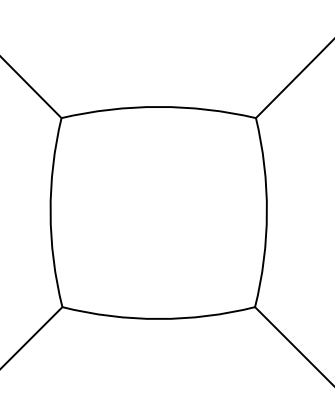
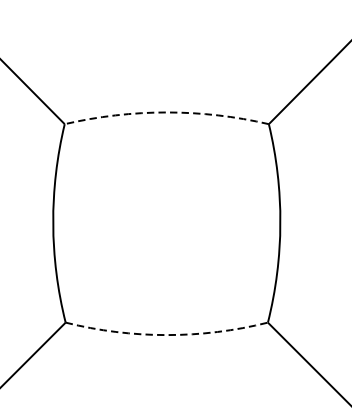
arc: (158, 106) -> (166, 111), solid -> dashed
arc: (158, 318) -> (166, 334), solid -> dashed

